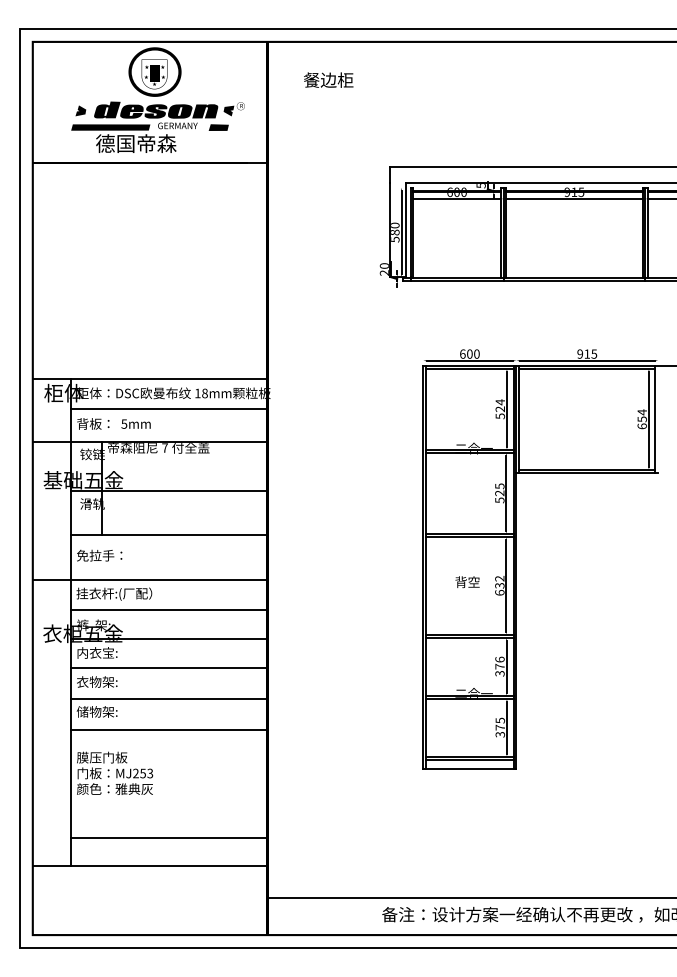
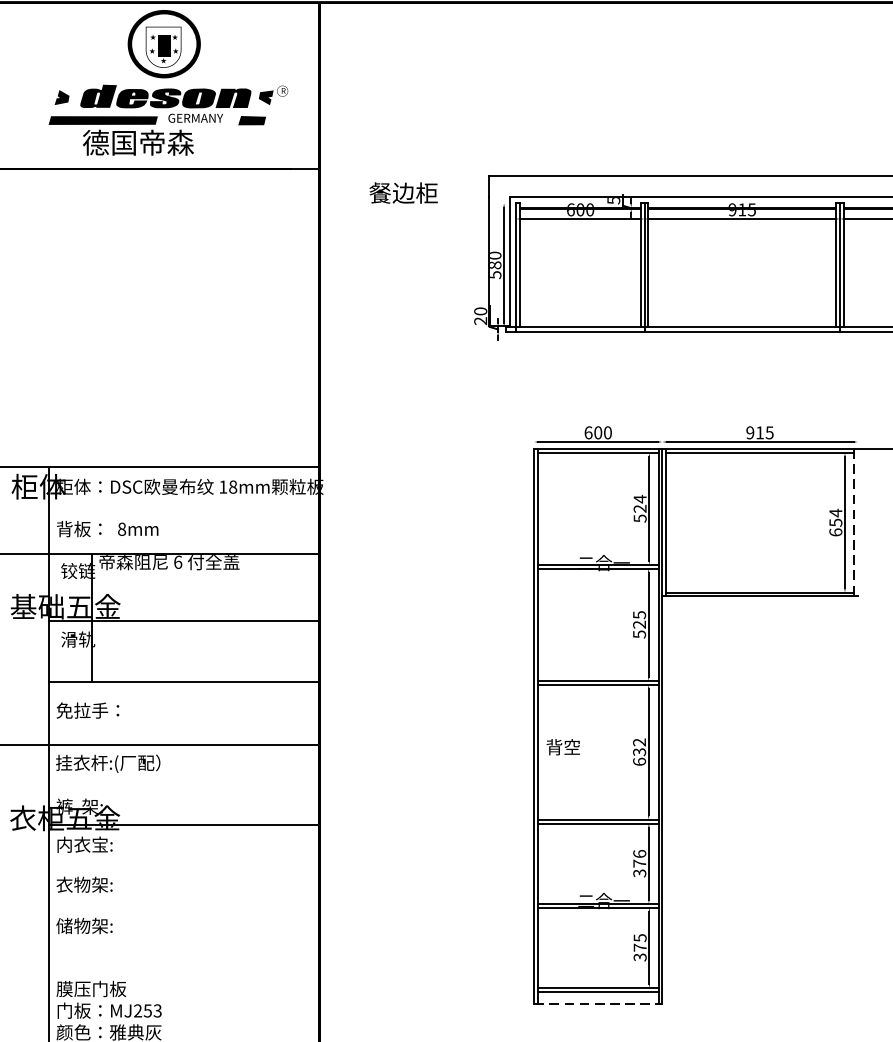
text: (328, 79) -> (403, 192), moved
line: (169, 409) -> (184, 509), removed
line: (655, 419) -> (854, 522), solid -> dashed
text: (124, 423) -> (122, 528), 5mm -> 8mm
text: (165, 447) -> (178, 561), 7 -> 6
text: (467, 582) -> (563, 747), moved
line: (169, 610) -> (184, 786), removed
line: (169, 668) -> (184, 866), removed
line: (169, 699) -> (184, 908), removed
line: (169, 729) -> (184, 950), removed
line: (470, 768) -> (599, 1003), solid -> dashed

